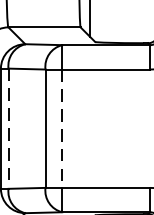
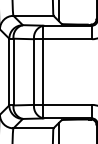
line: (8, 129) -> (13, 72), dashed -> solid
line: (62, 129) -> (43, 72), dashed -> solid

